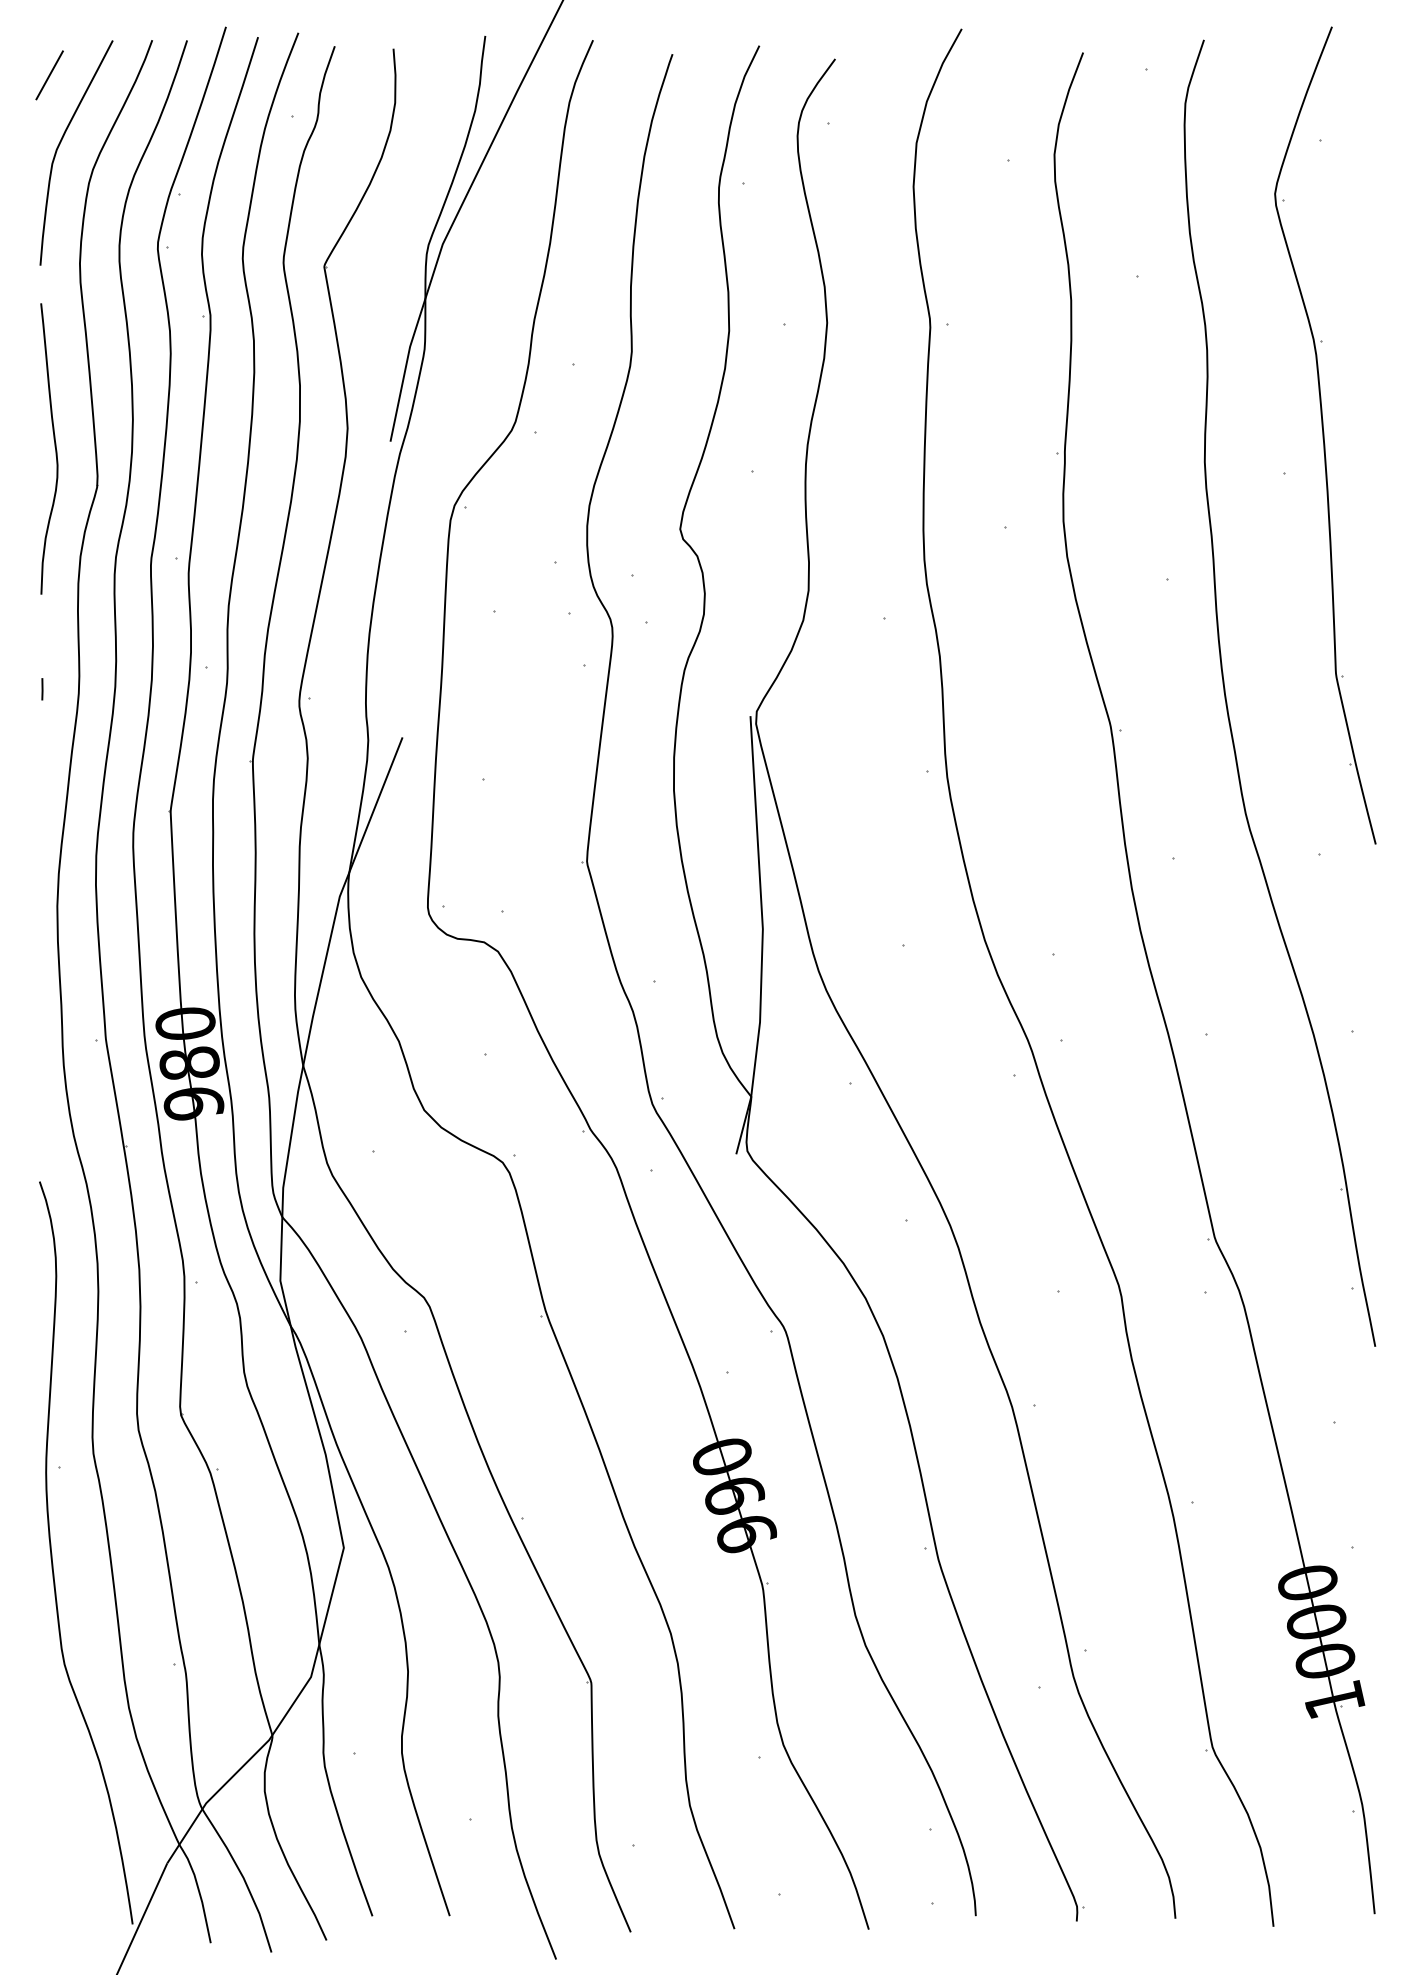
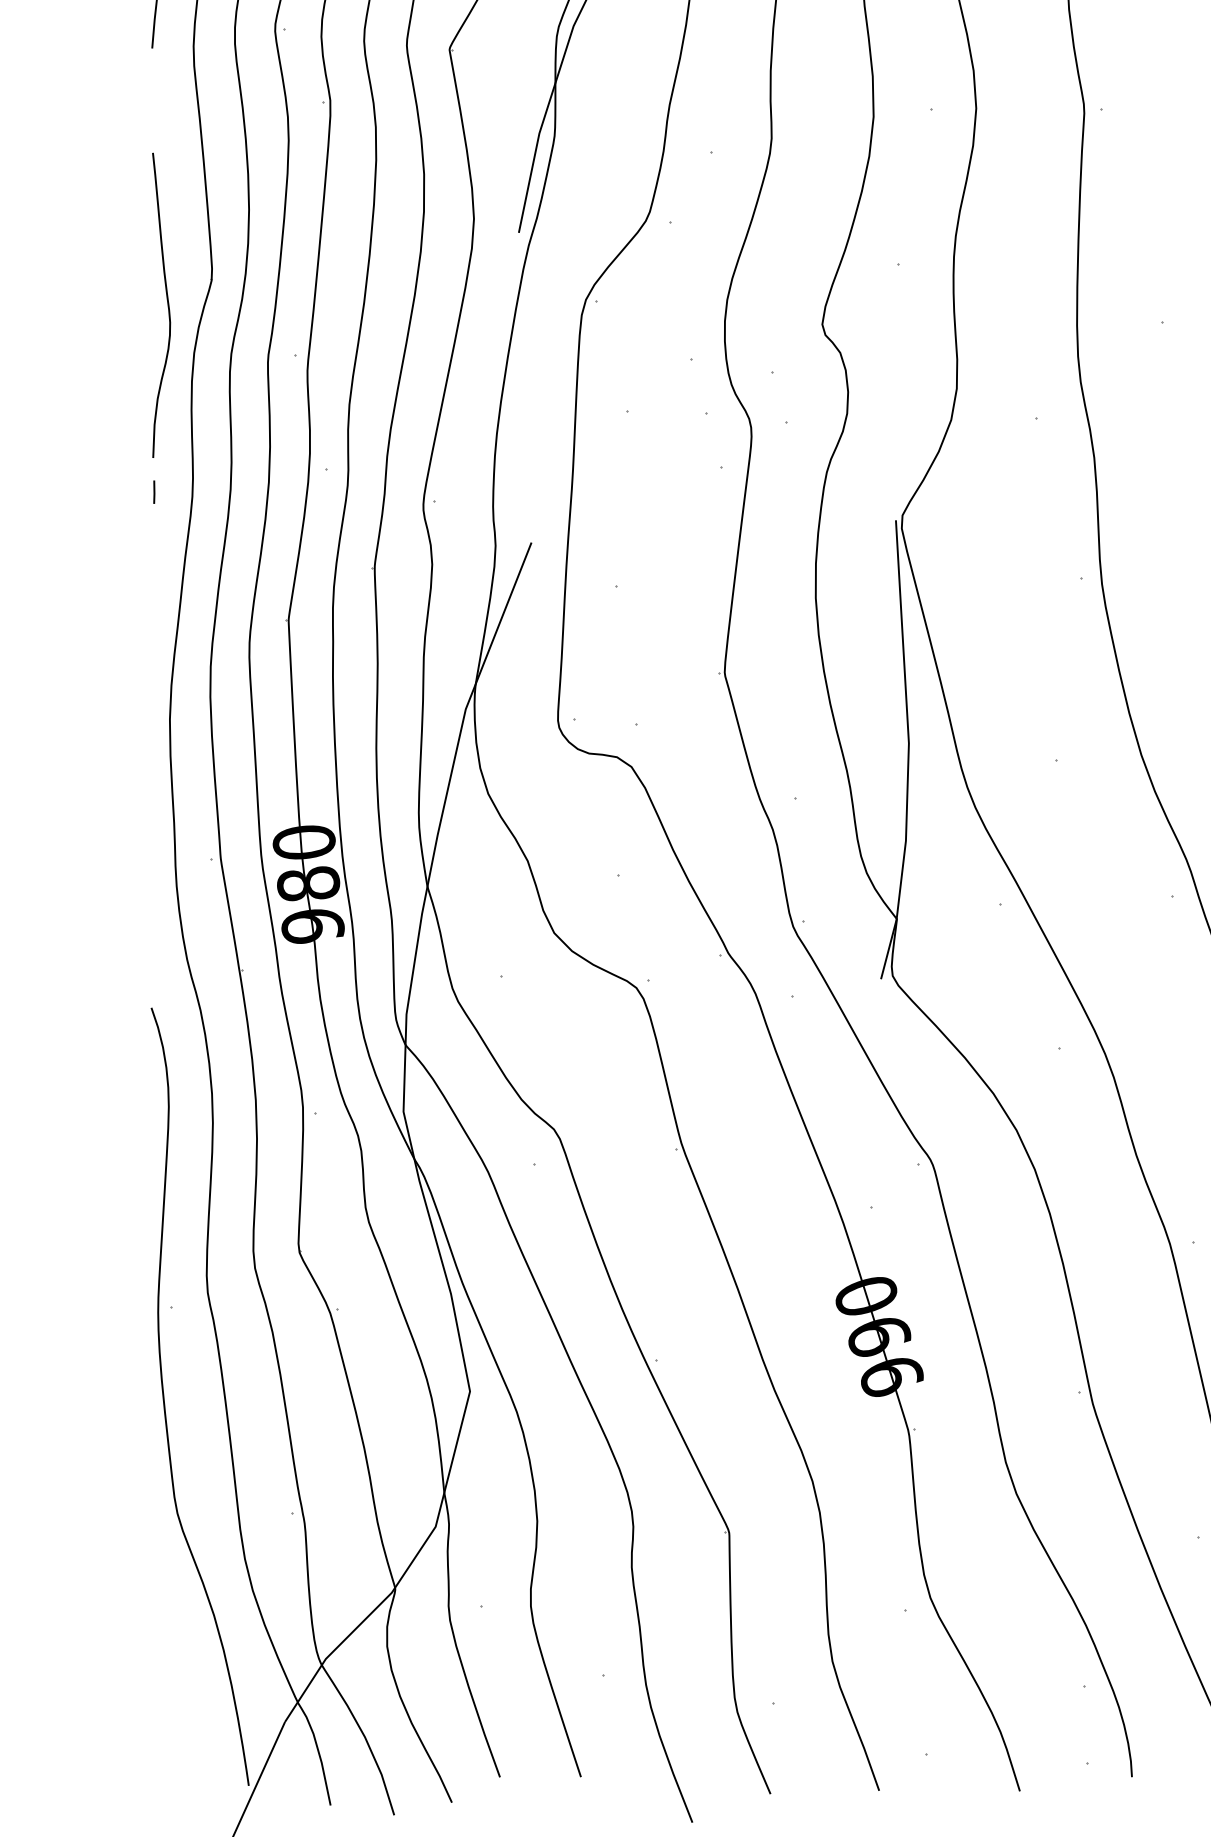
curve: (54, 447) -> (166, 303), moved

